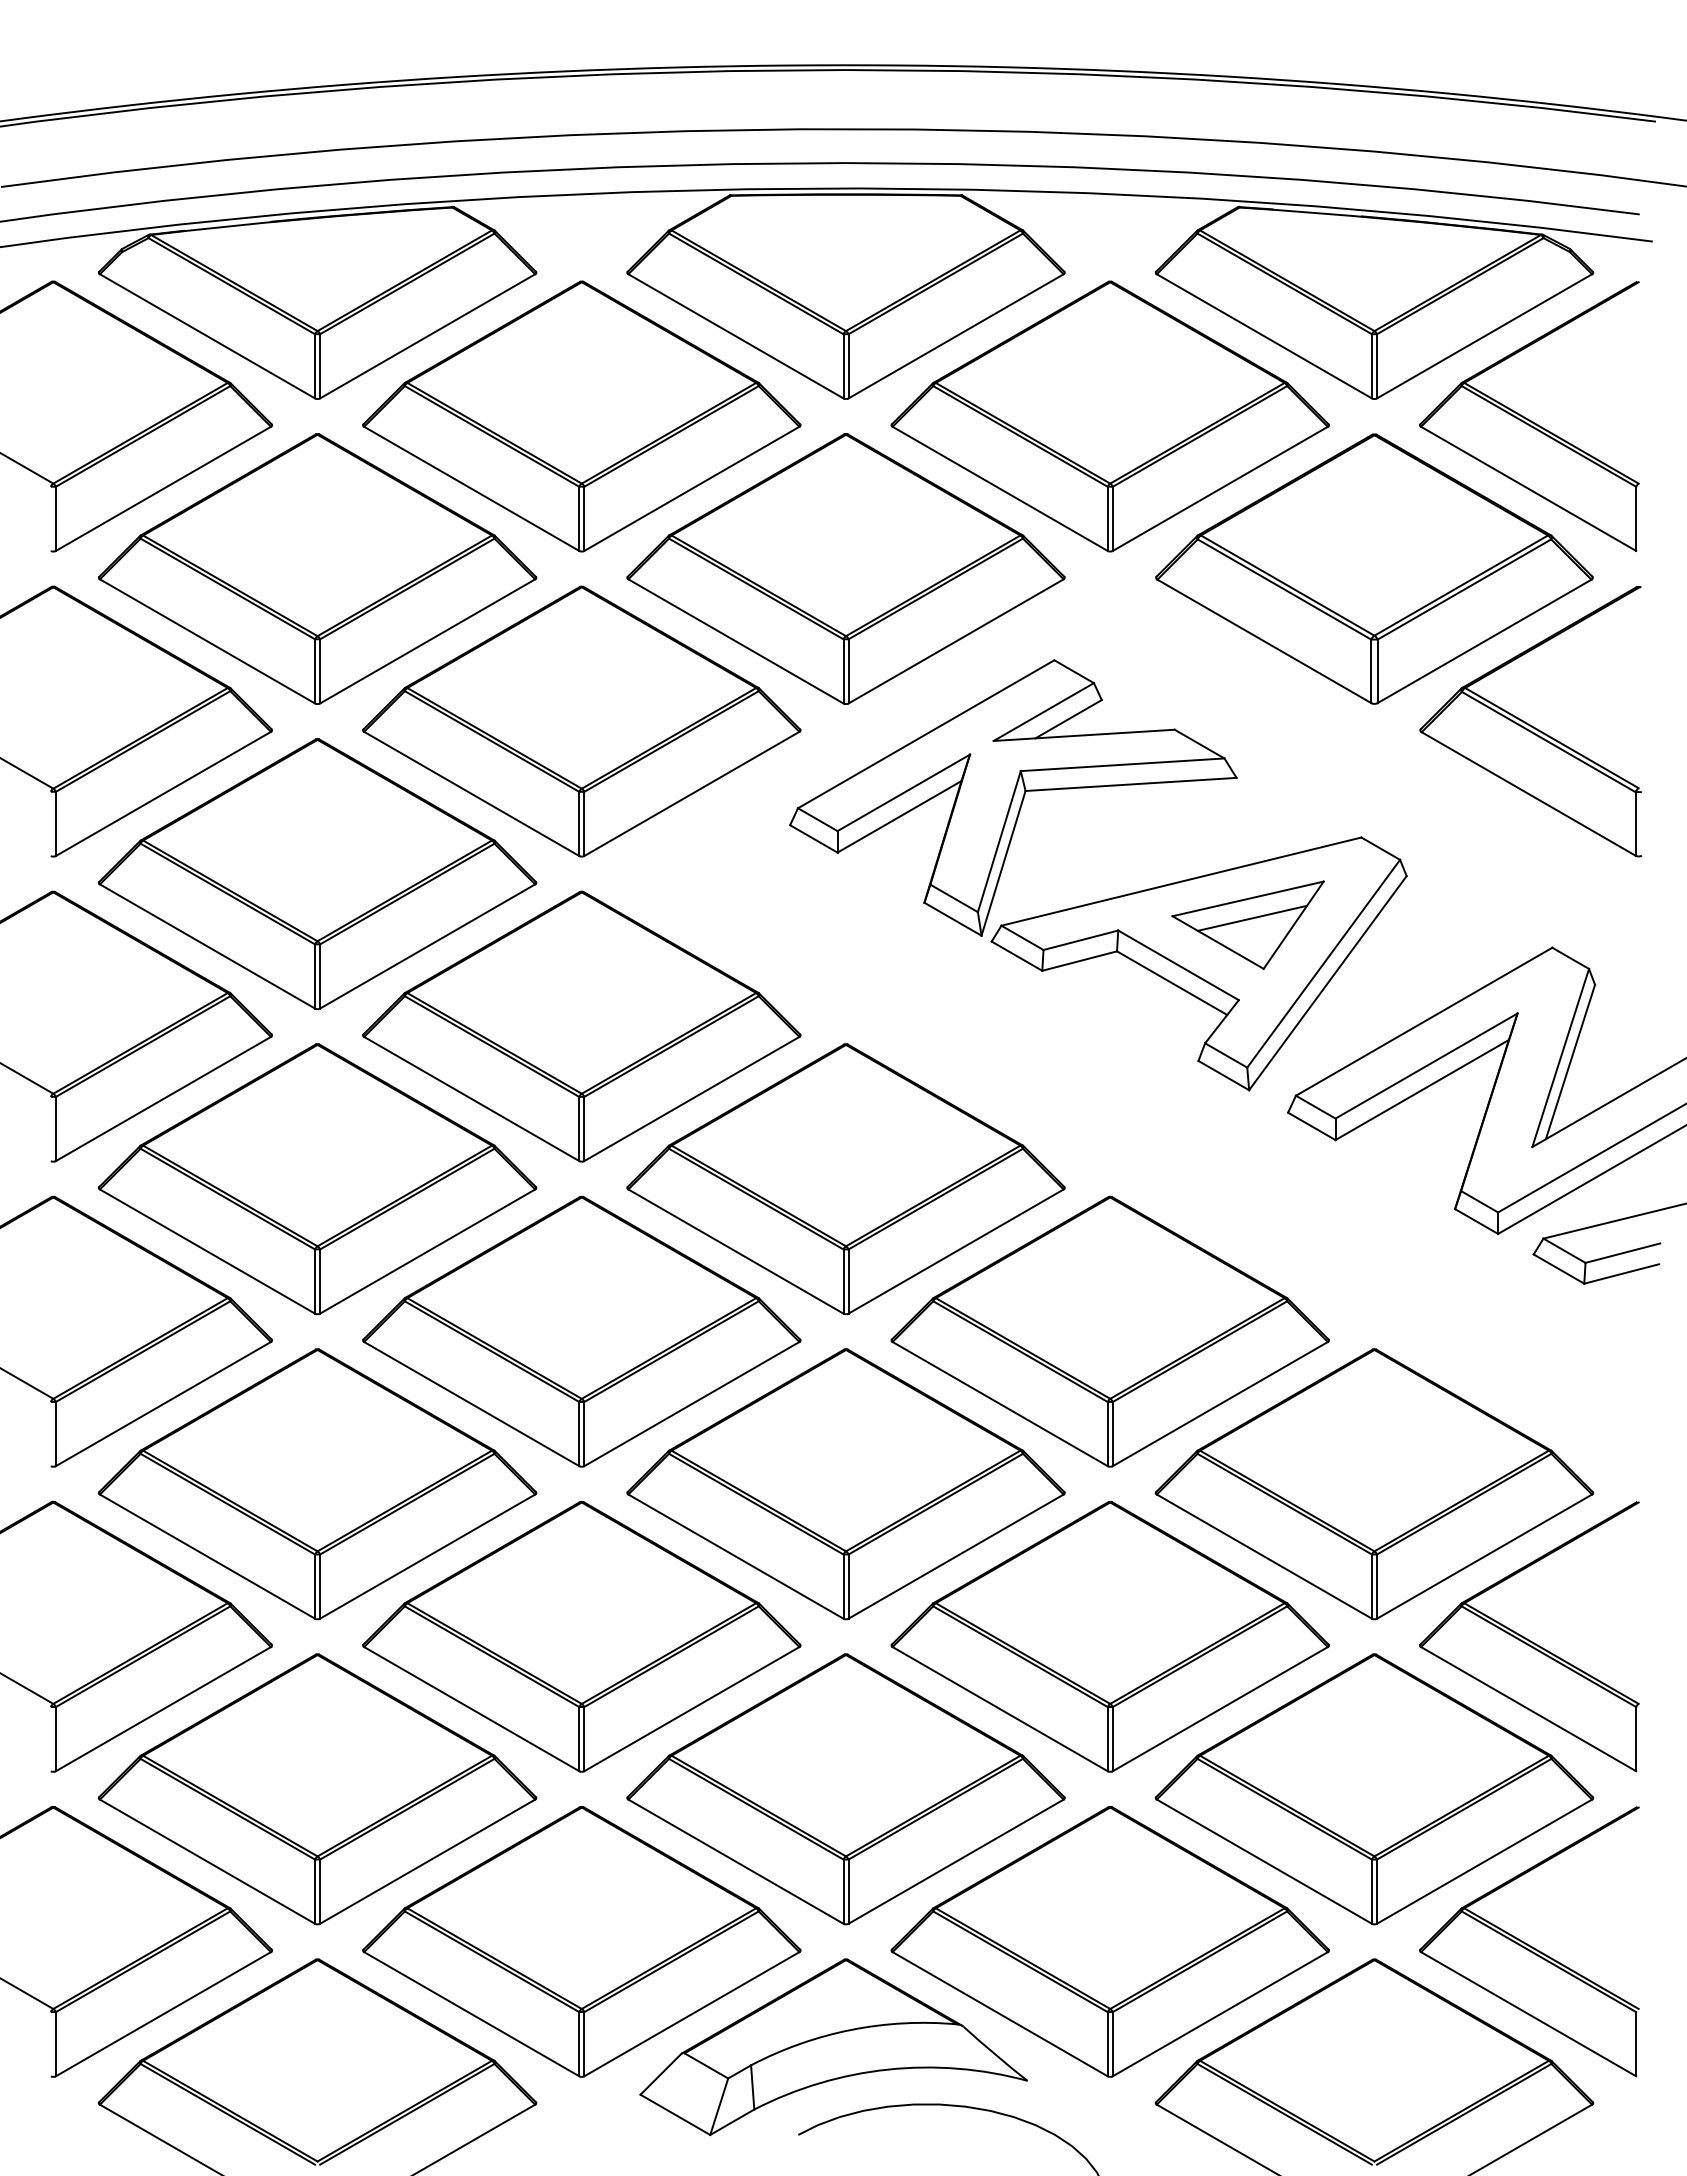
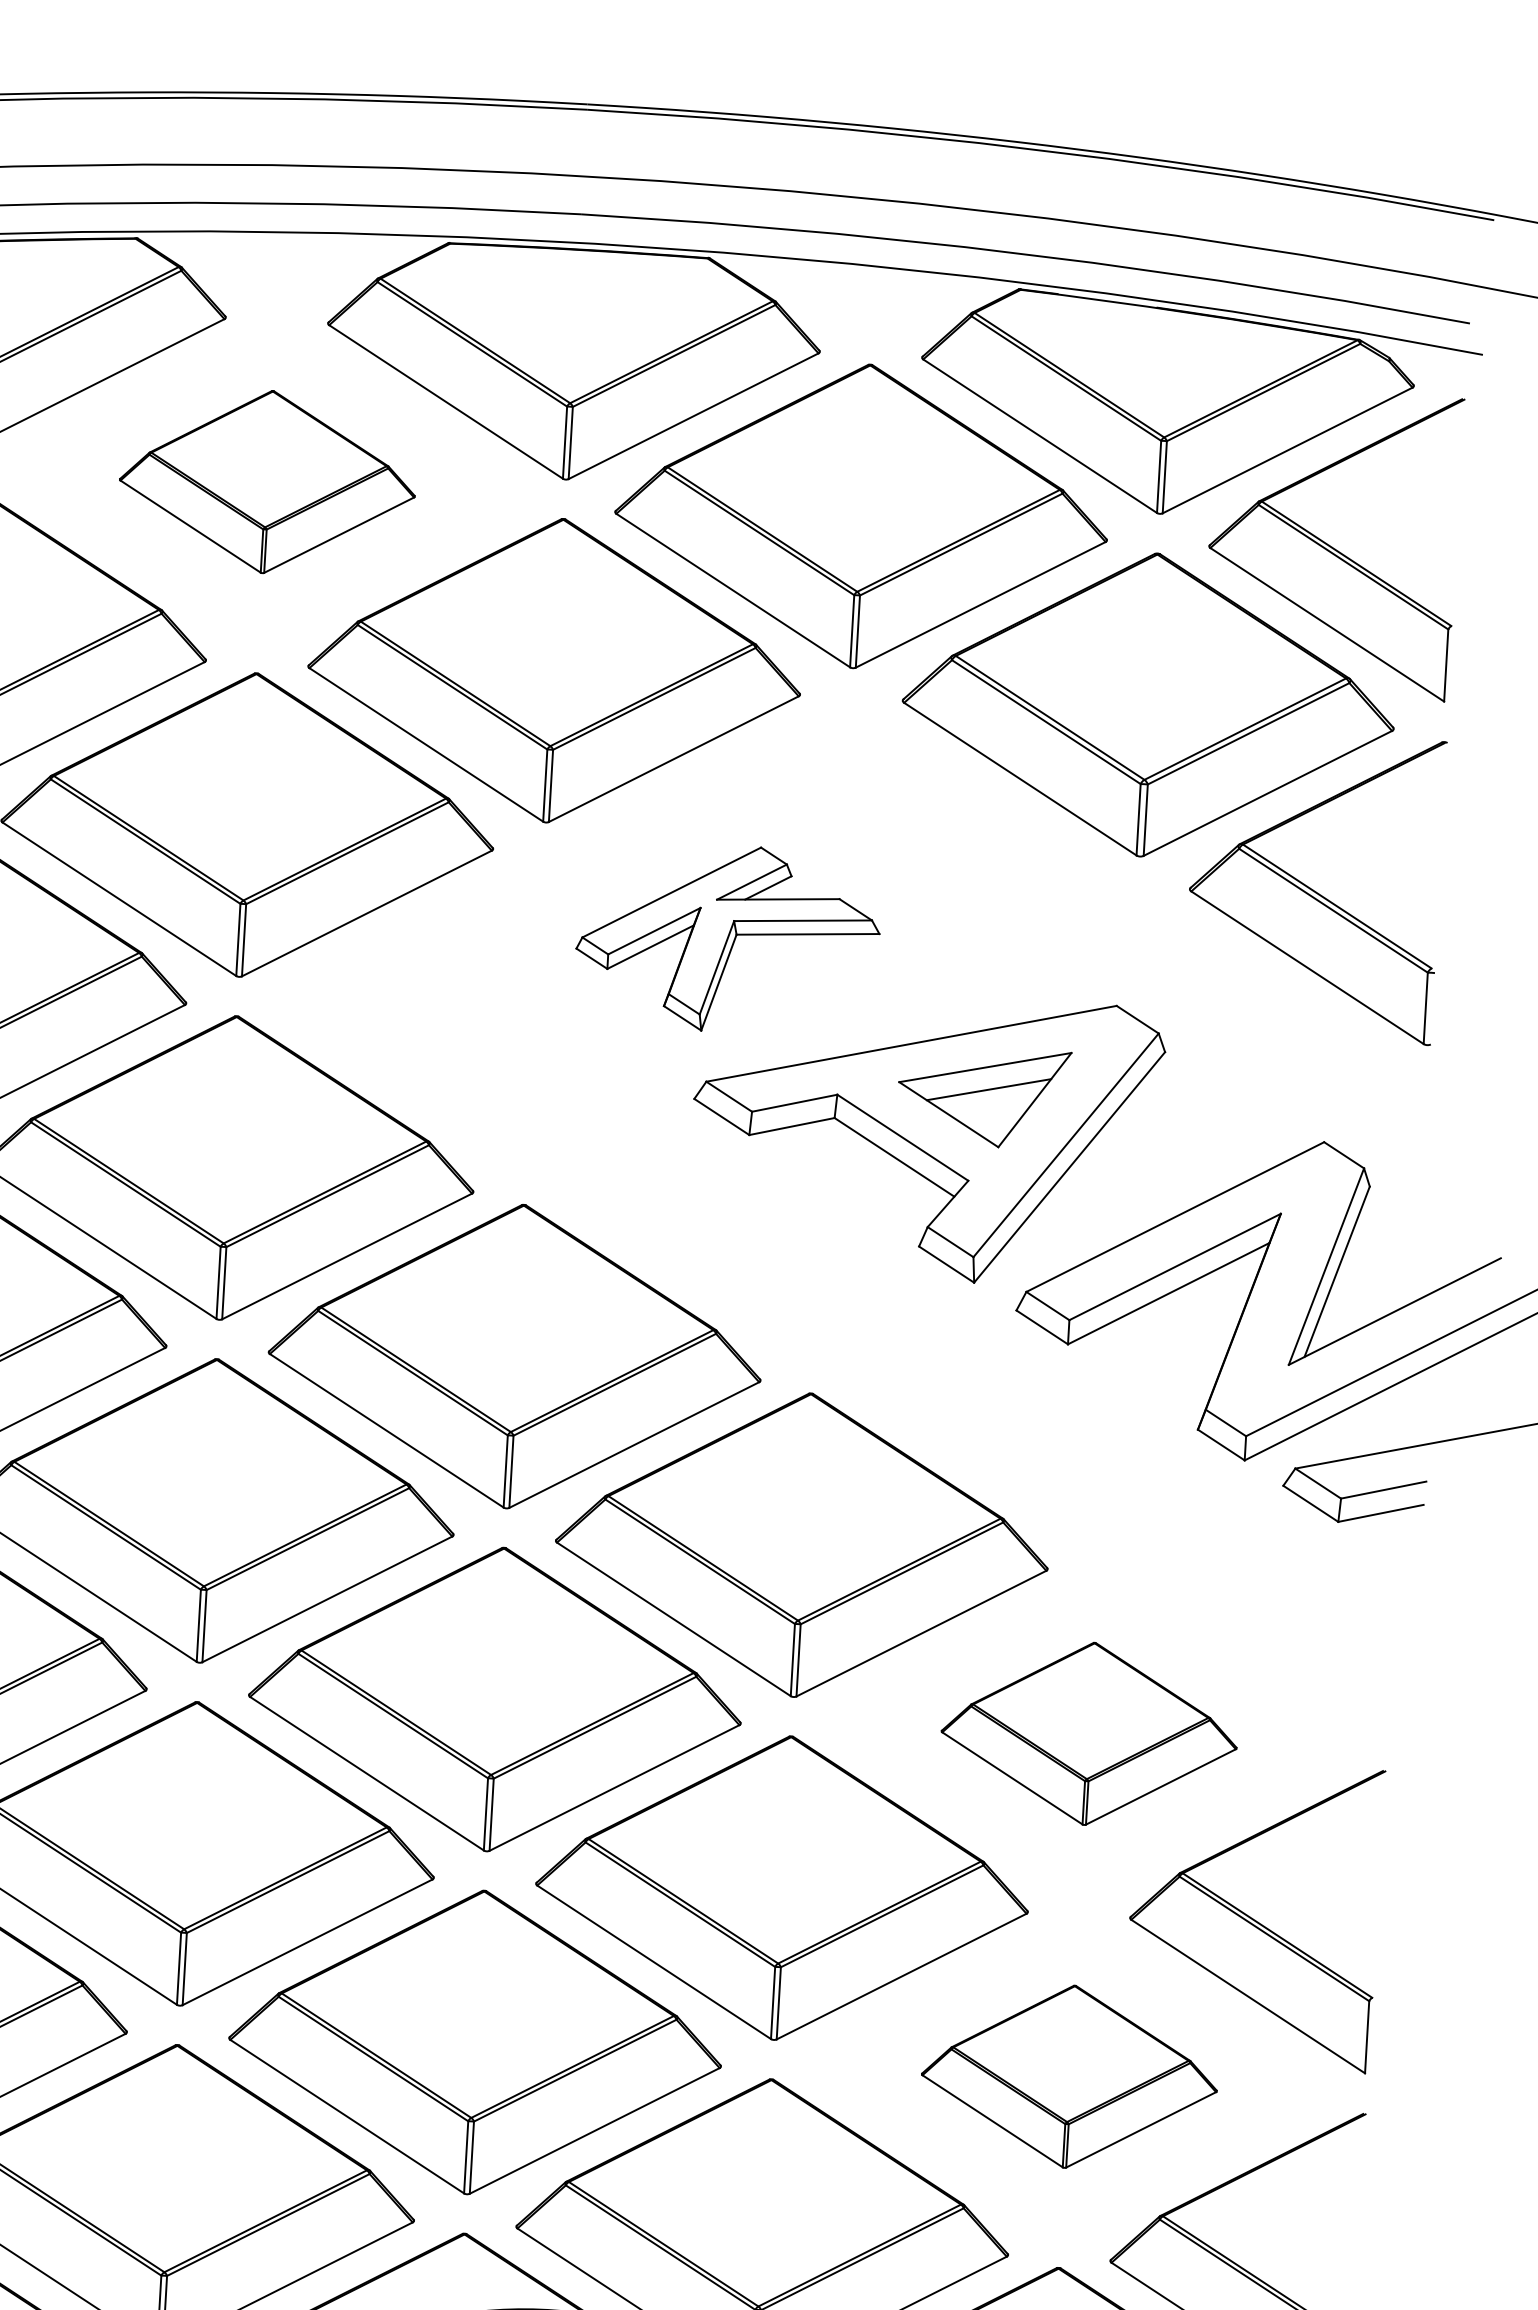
part: (581, 416) -> (267, 482), size x0.6
part: (1013, 797) -> (728, 938), size x0.6
part: (1374, 1484) -> (1089, 1734), size x0.6
part: (1374, 1789) -> (1069, 2076), size x0.6

